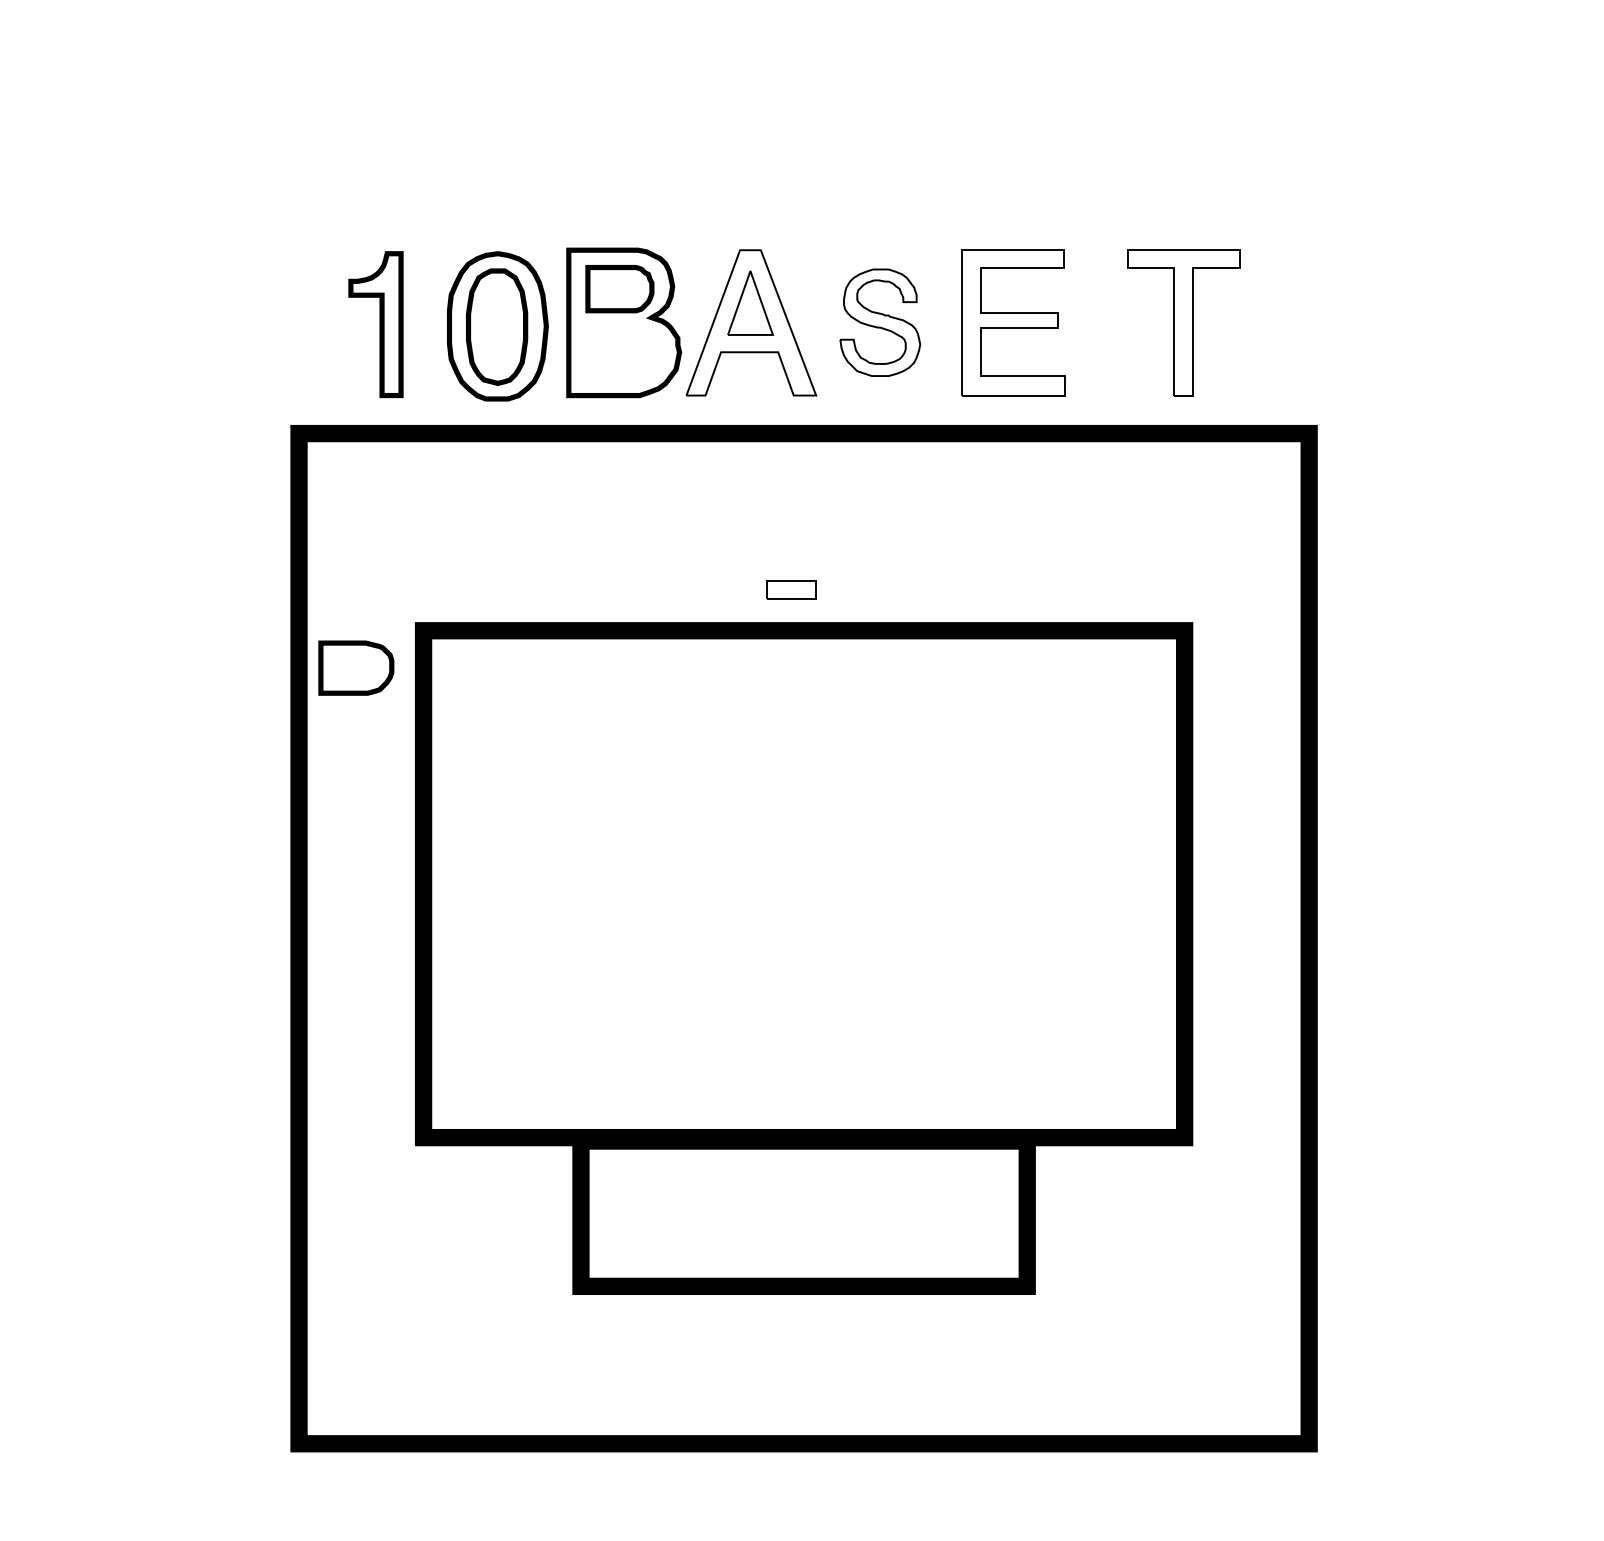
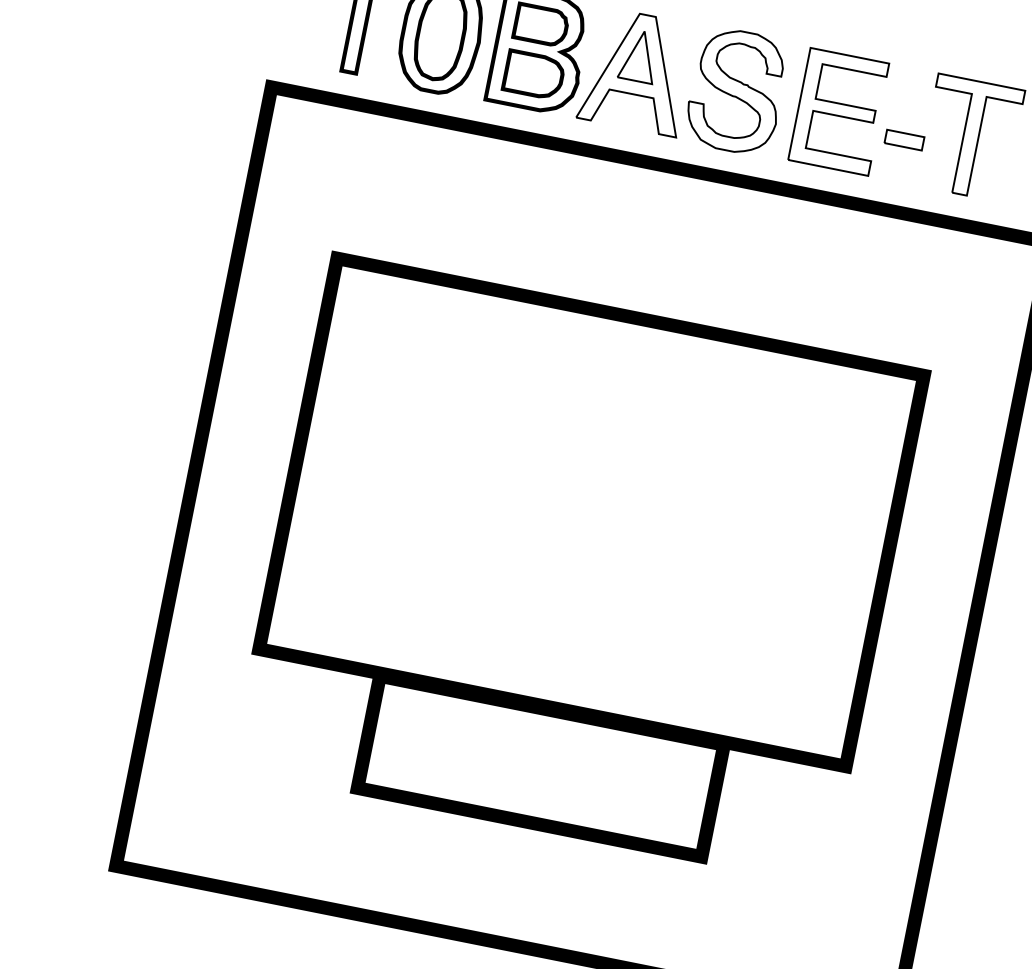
part: (880, 322) -> (736, 91), size x1.43
part: (791, 589) -> (904, 139), moved
part: (356, 667) -> (534, 74), moved

